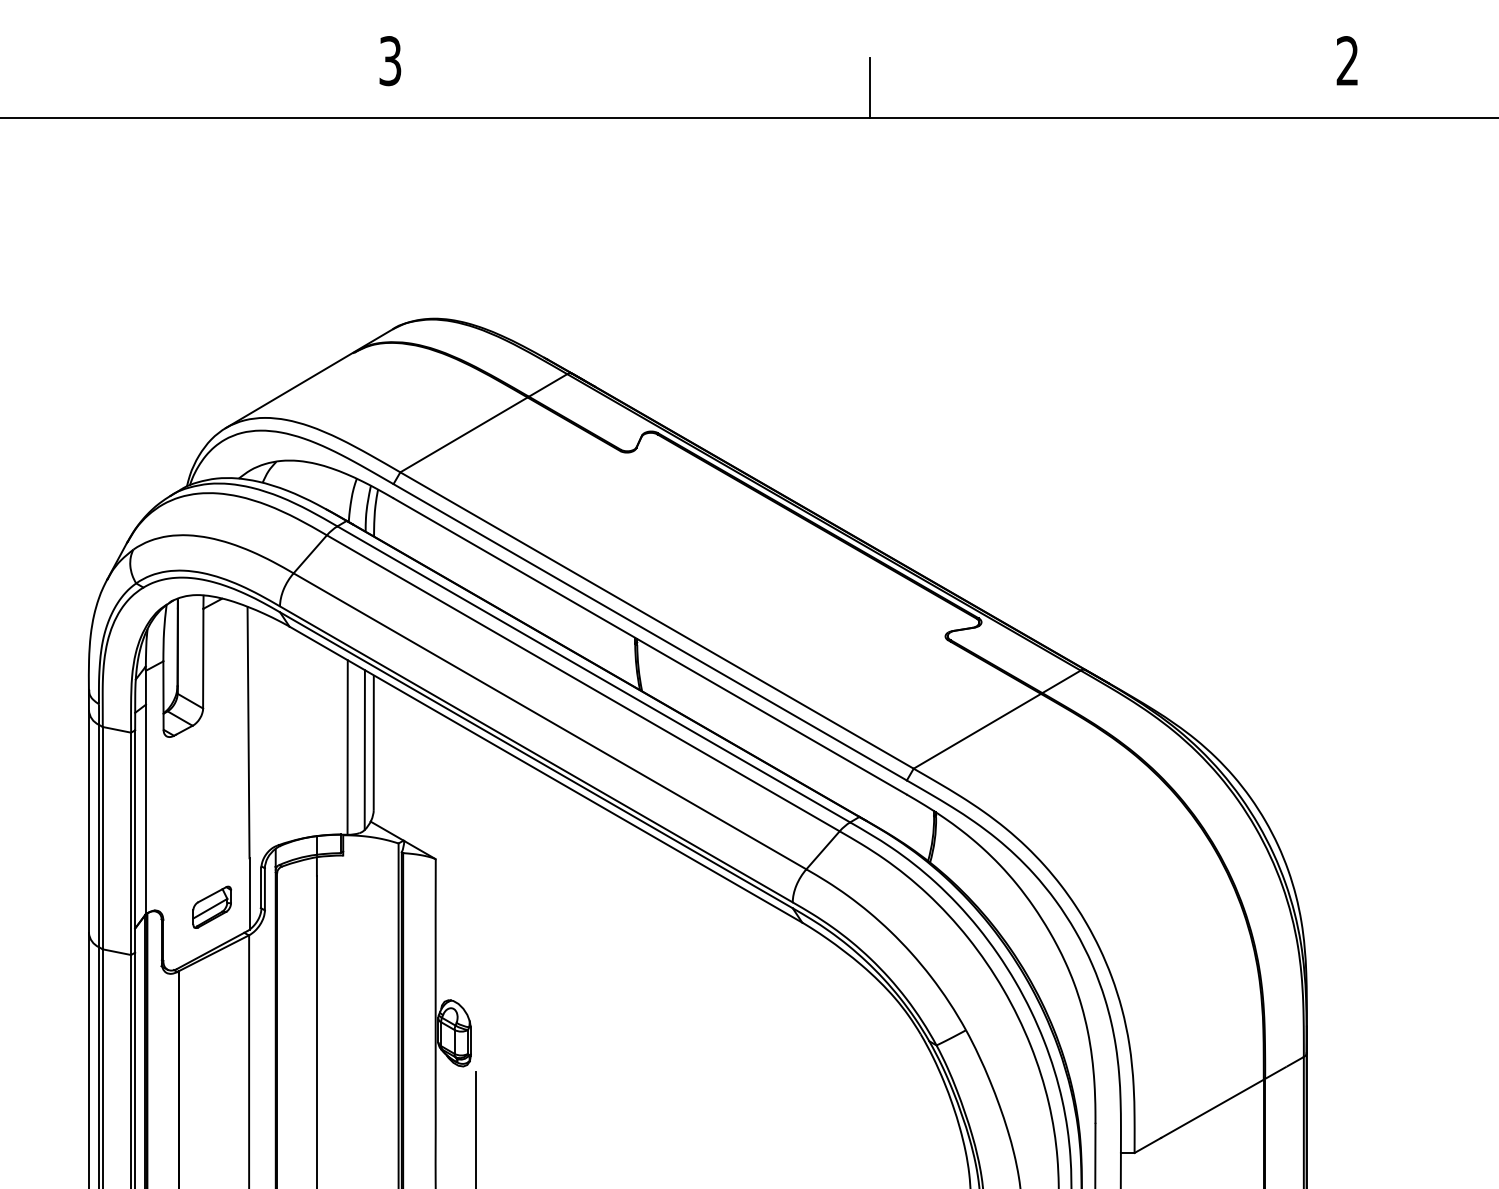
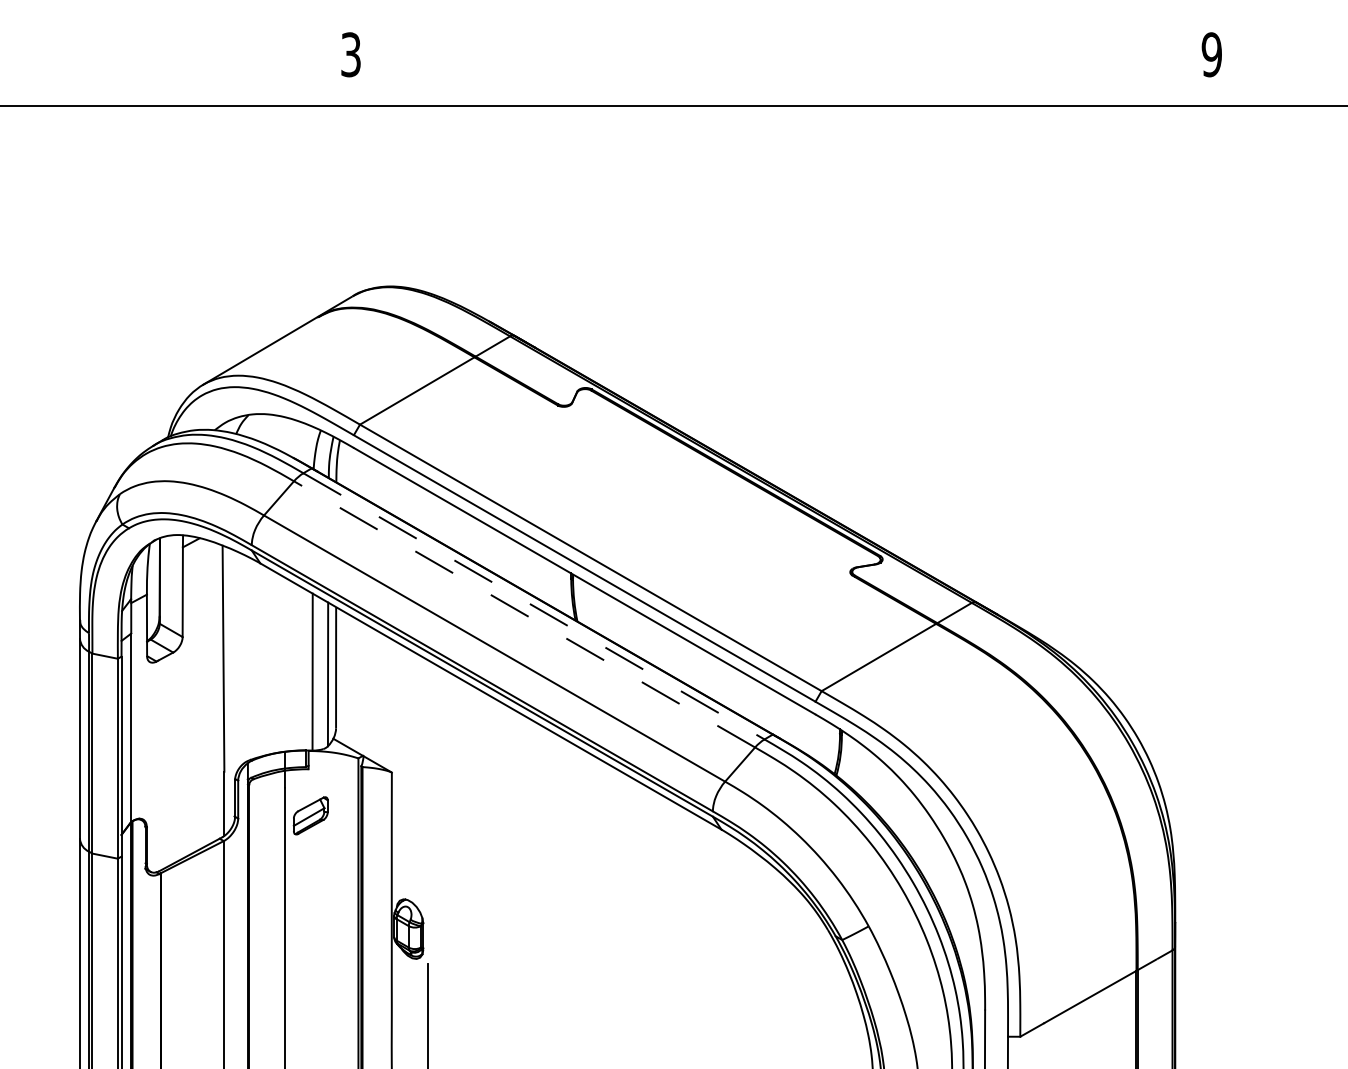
text: (1347, 60) -> (1211, 54), 2 -> 9
line: (870, 87) -> (782, 78), removed
line: (594, 674) -> (534, 606), solid -> dashed
line: (583, 683) -> (524, 614), solid -> dashed
part: (211, 906) -> (310, 815), moved

